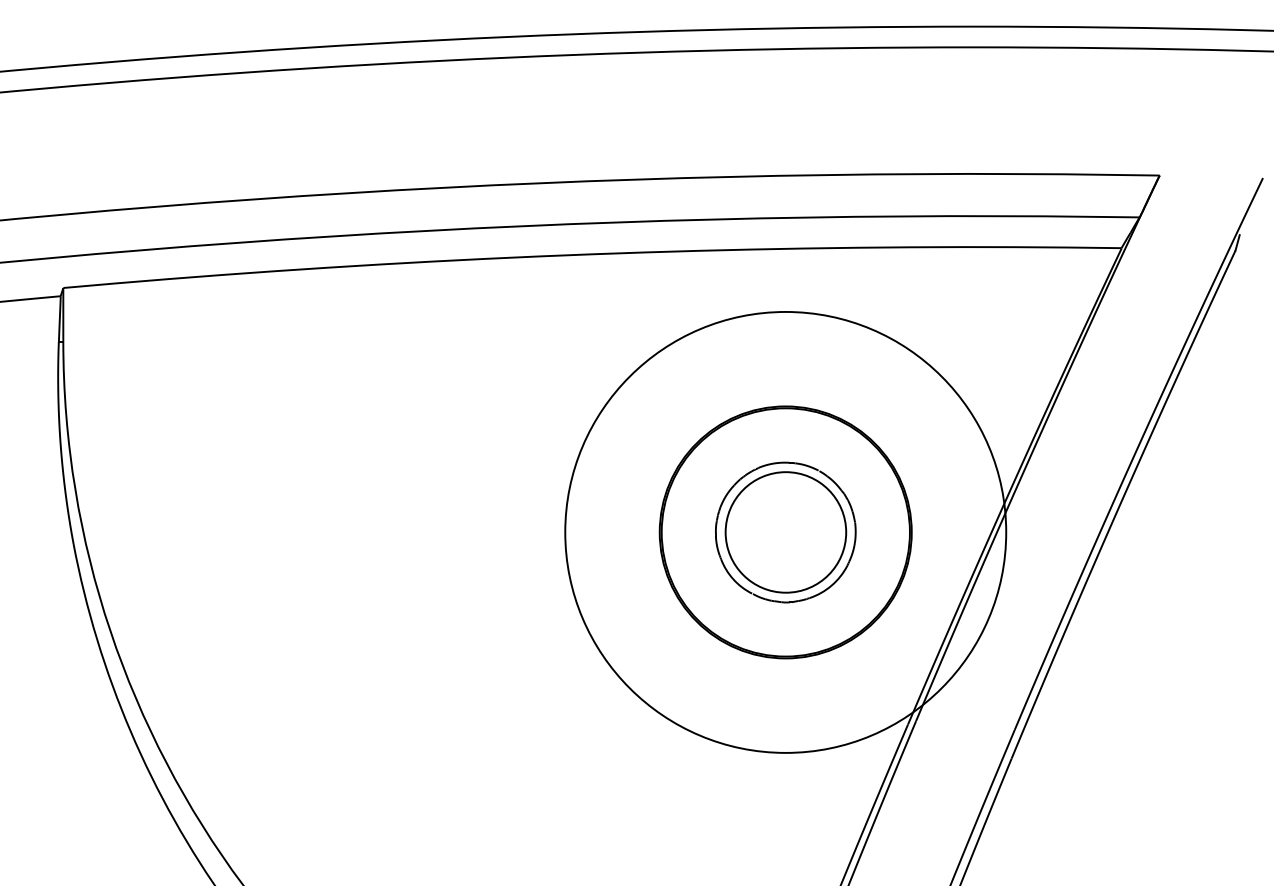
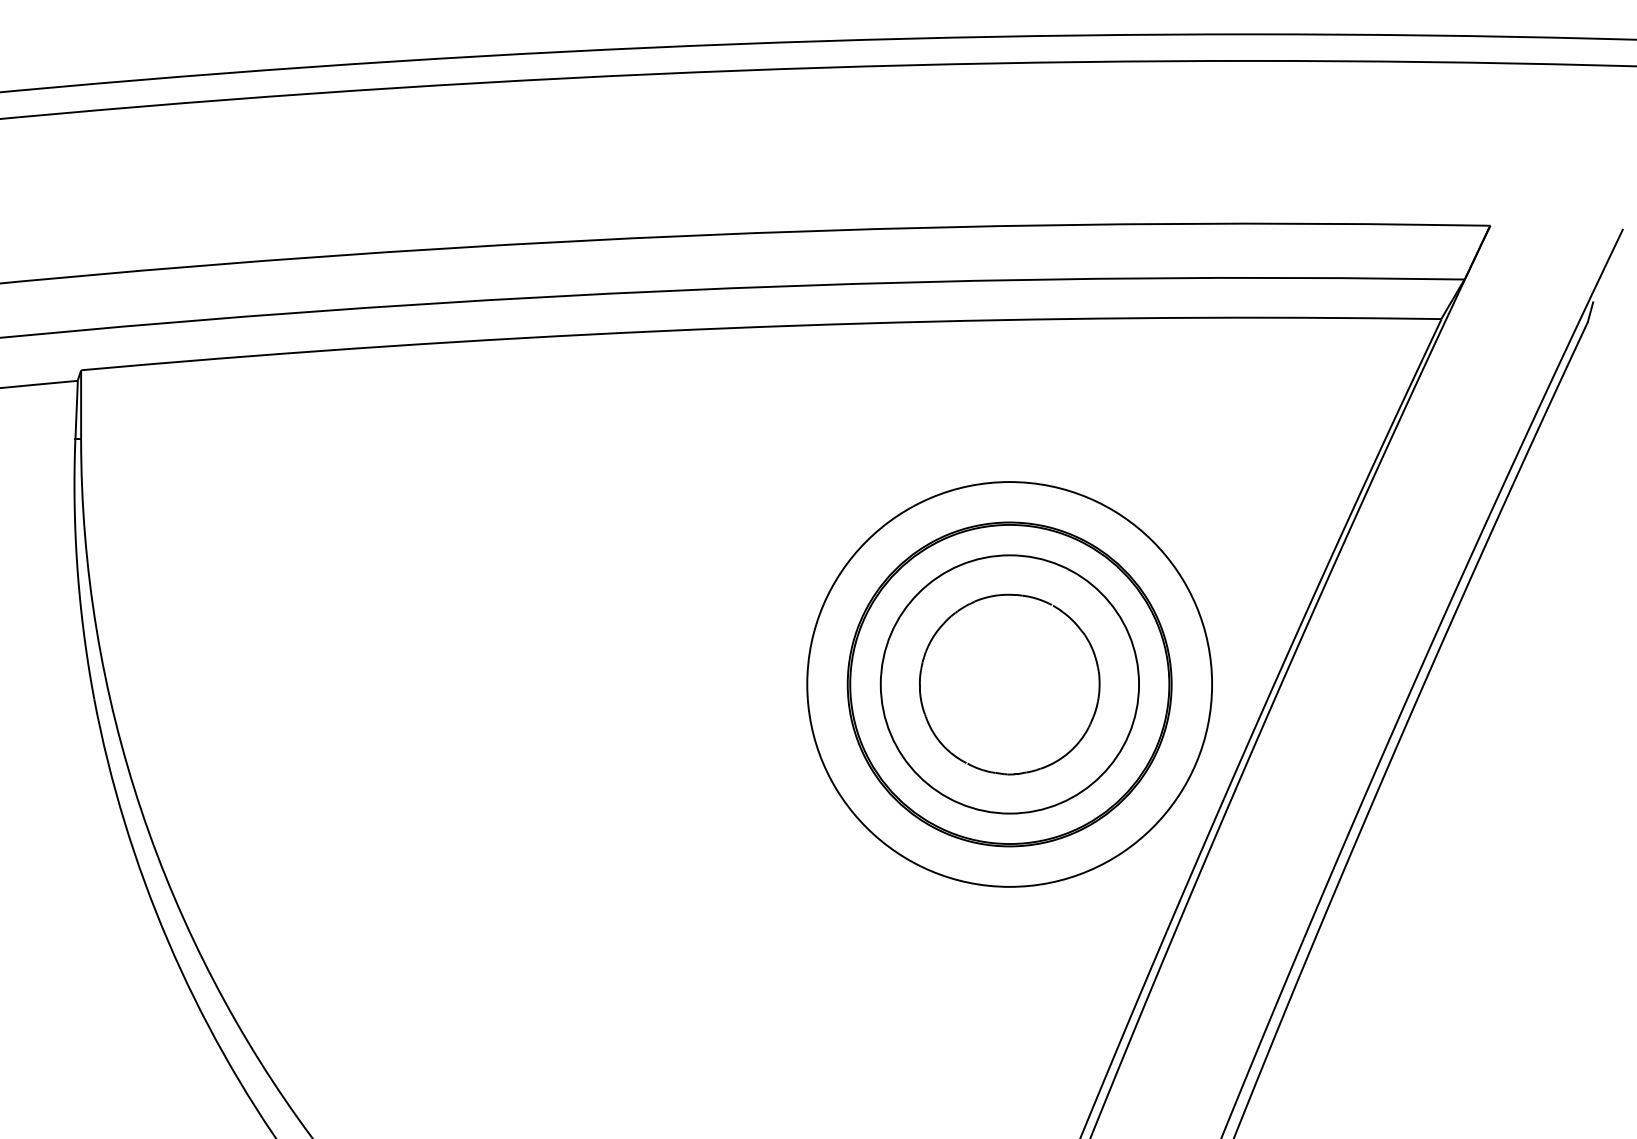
circle: (785, 532) -> (1009, 684), size x0.71
circle: (785, 532) -> (1009, 684), size x1.67

